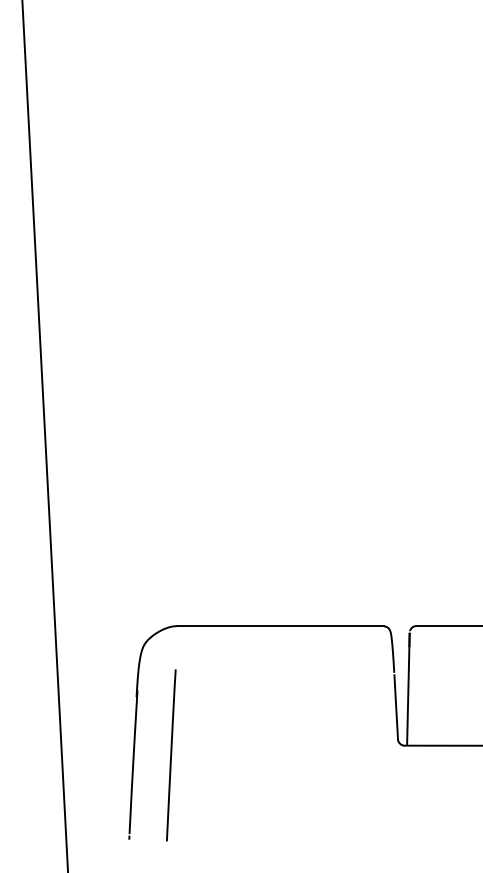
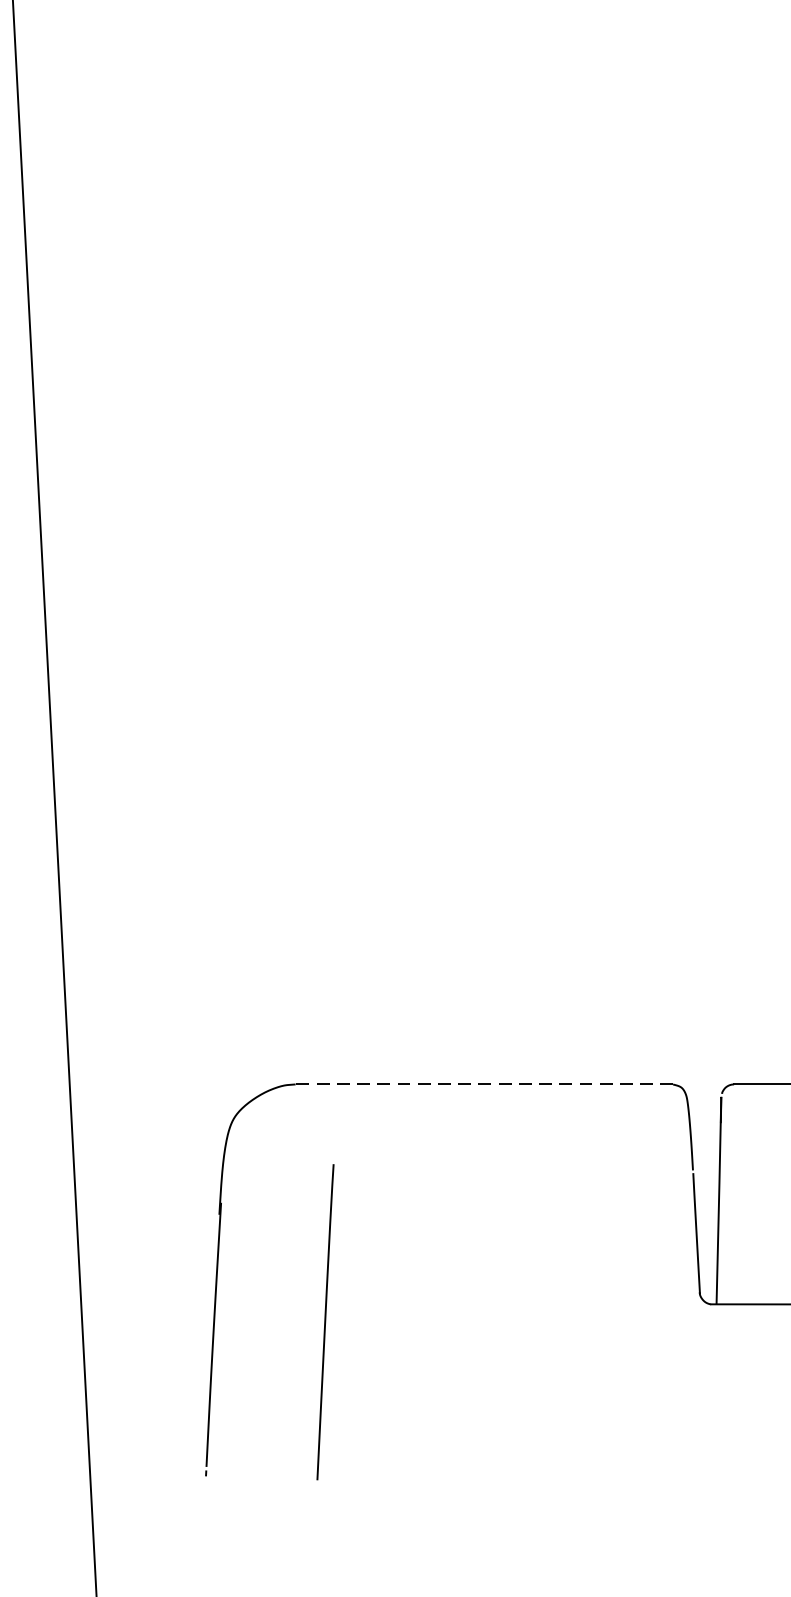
line: (280, 626) -> (483, 1085), solid -> dashed
line: (171, 755) -> (325, 1322), moved

